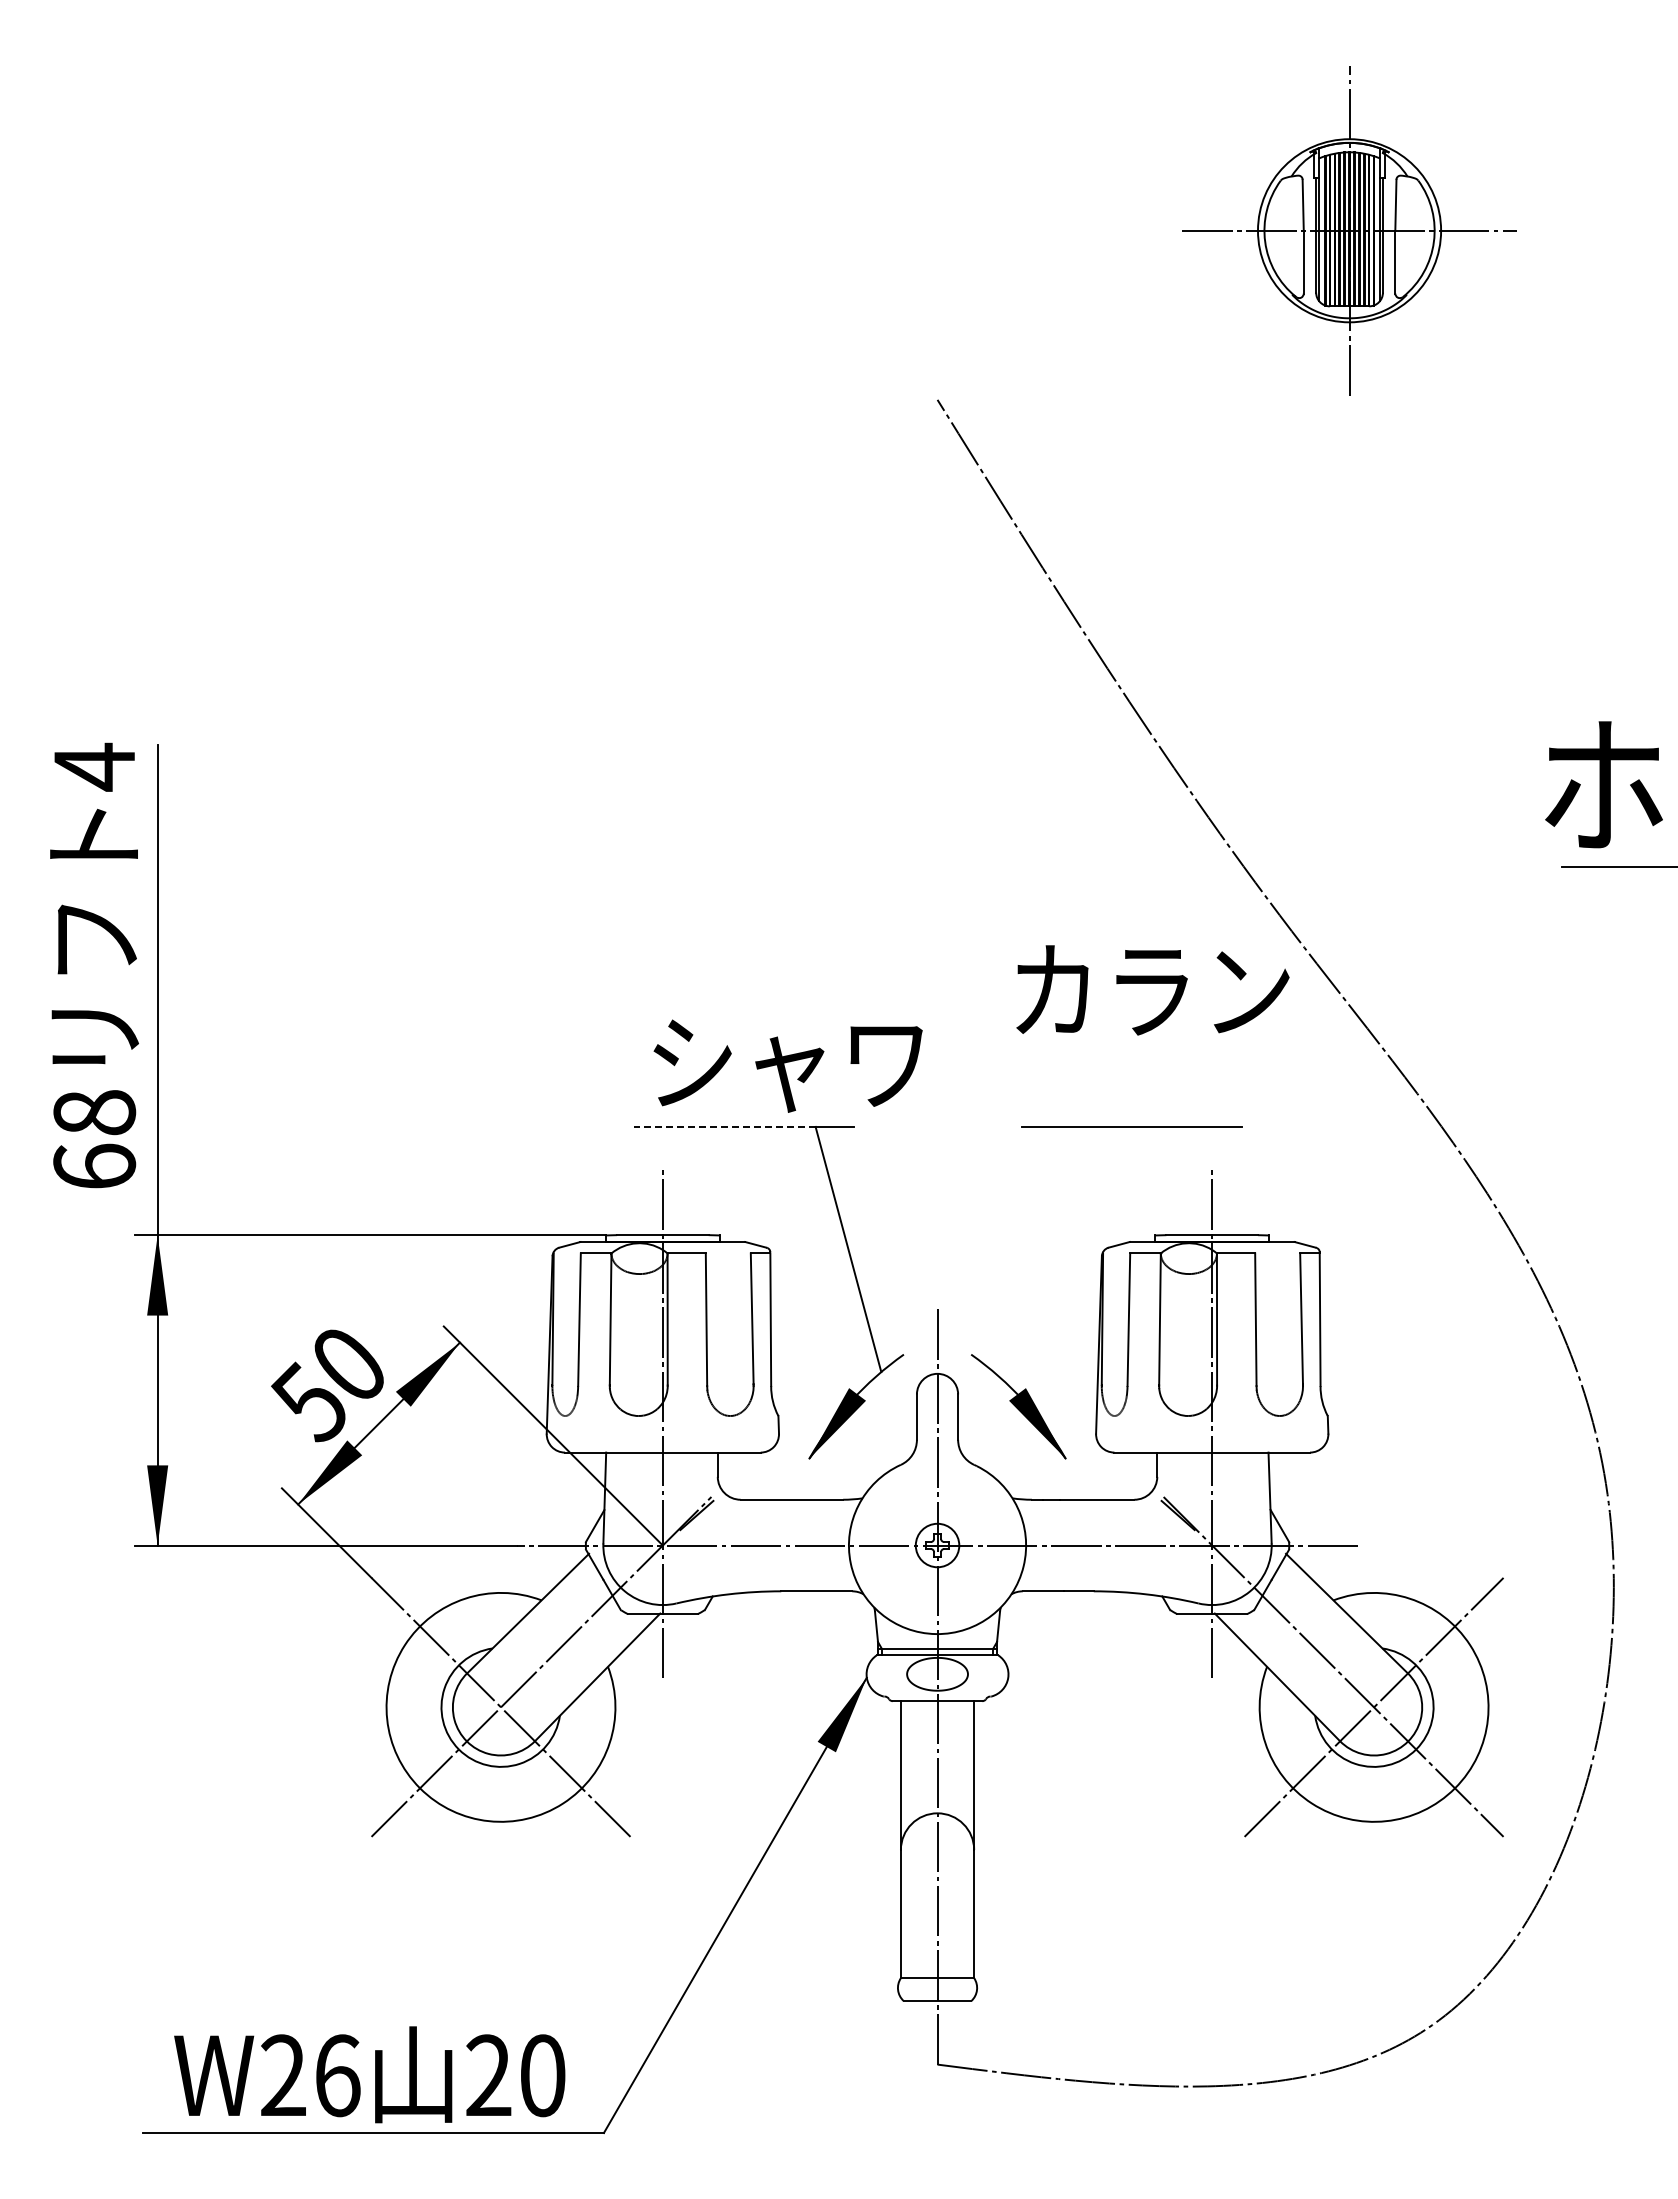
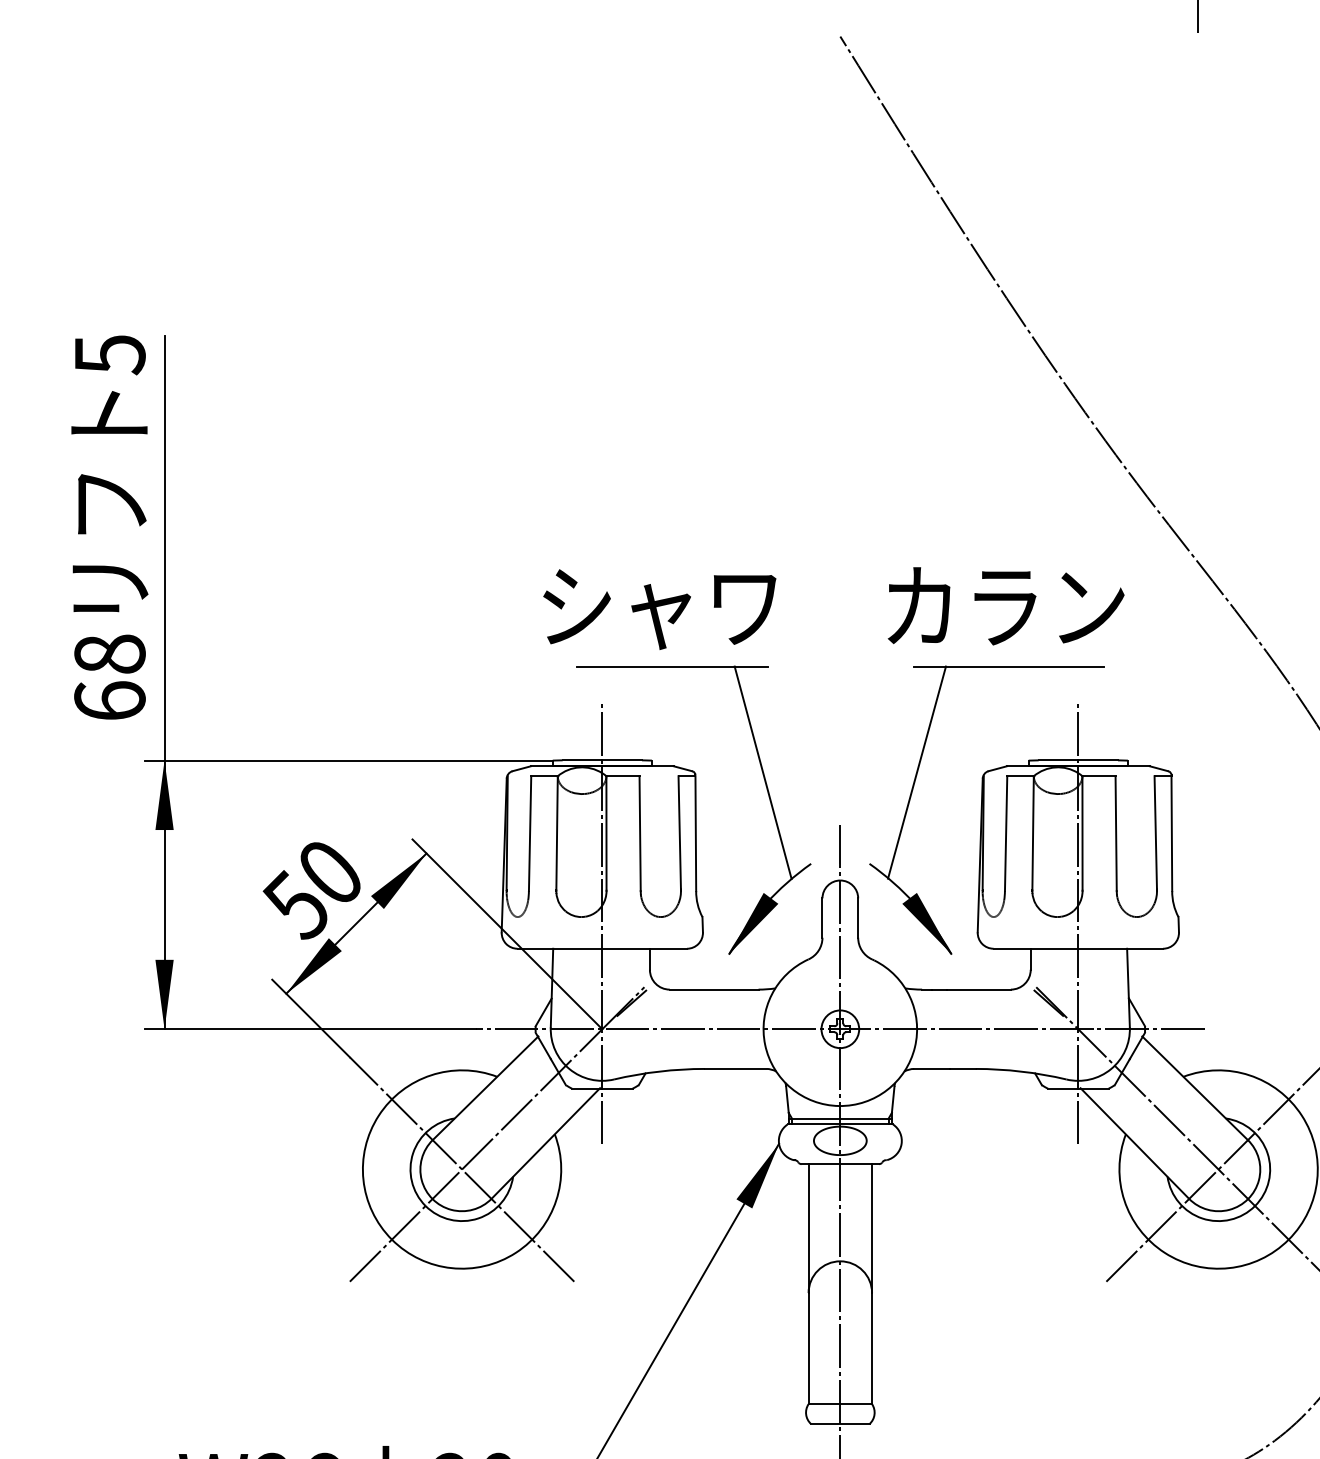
text: (95, 766) -> (110, 354), 4 -> 5
text: (1152, 990) -> (1005, 606), moved
text: (787, 1065) -> (659, 609), moved
line: (724, 1126) -> (655, 666), dashed -> solid
line: (1025, 1248) -> (916, 771), added

